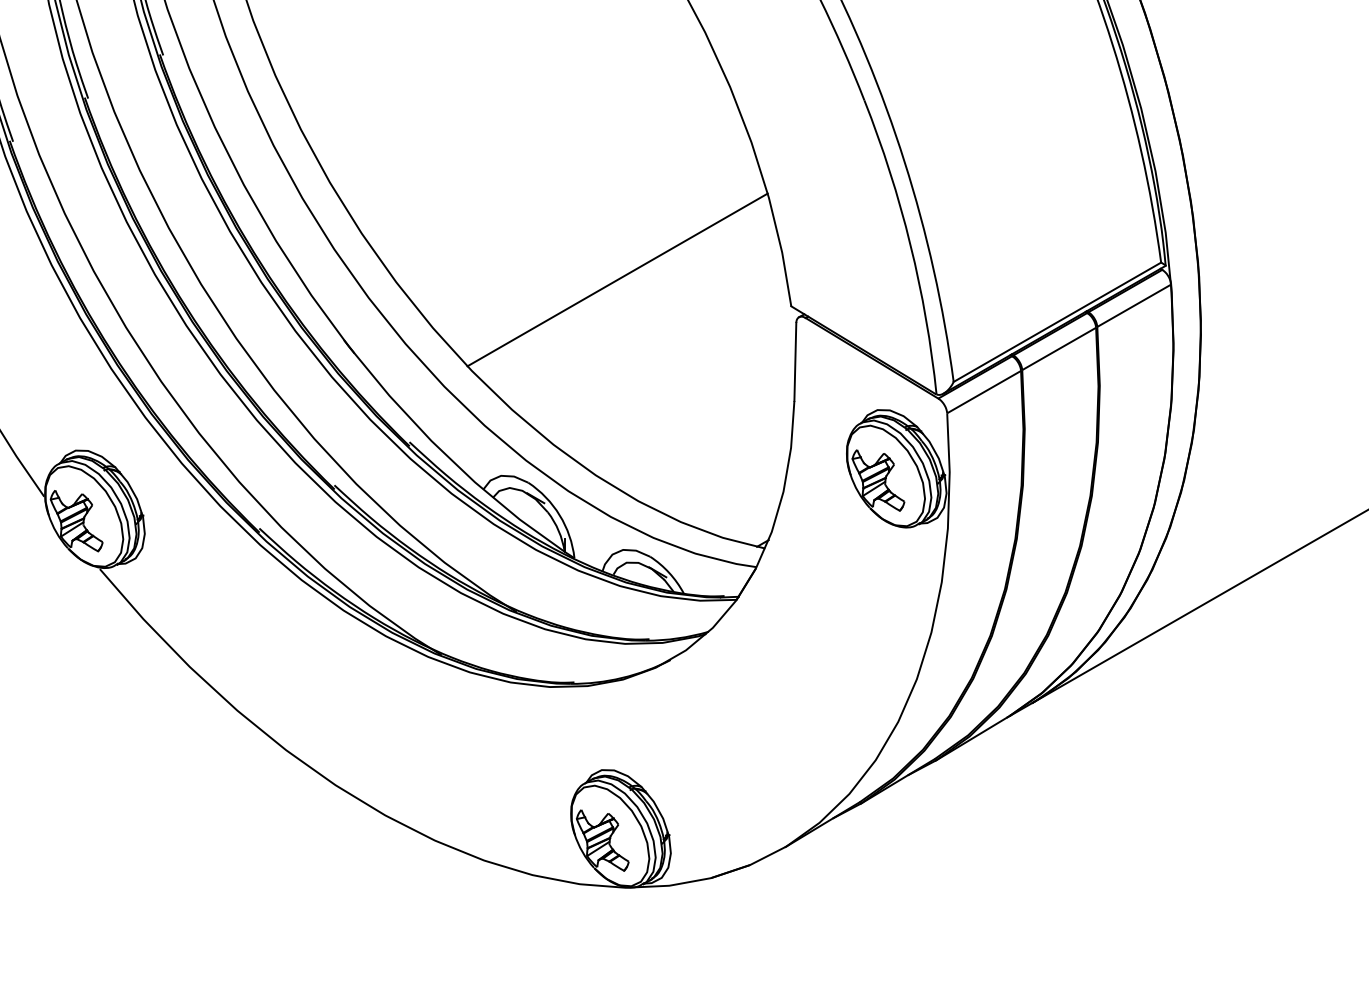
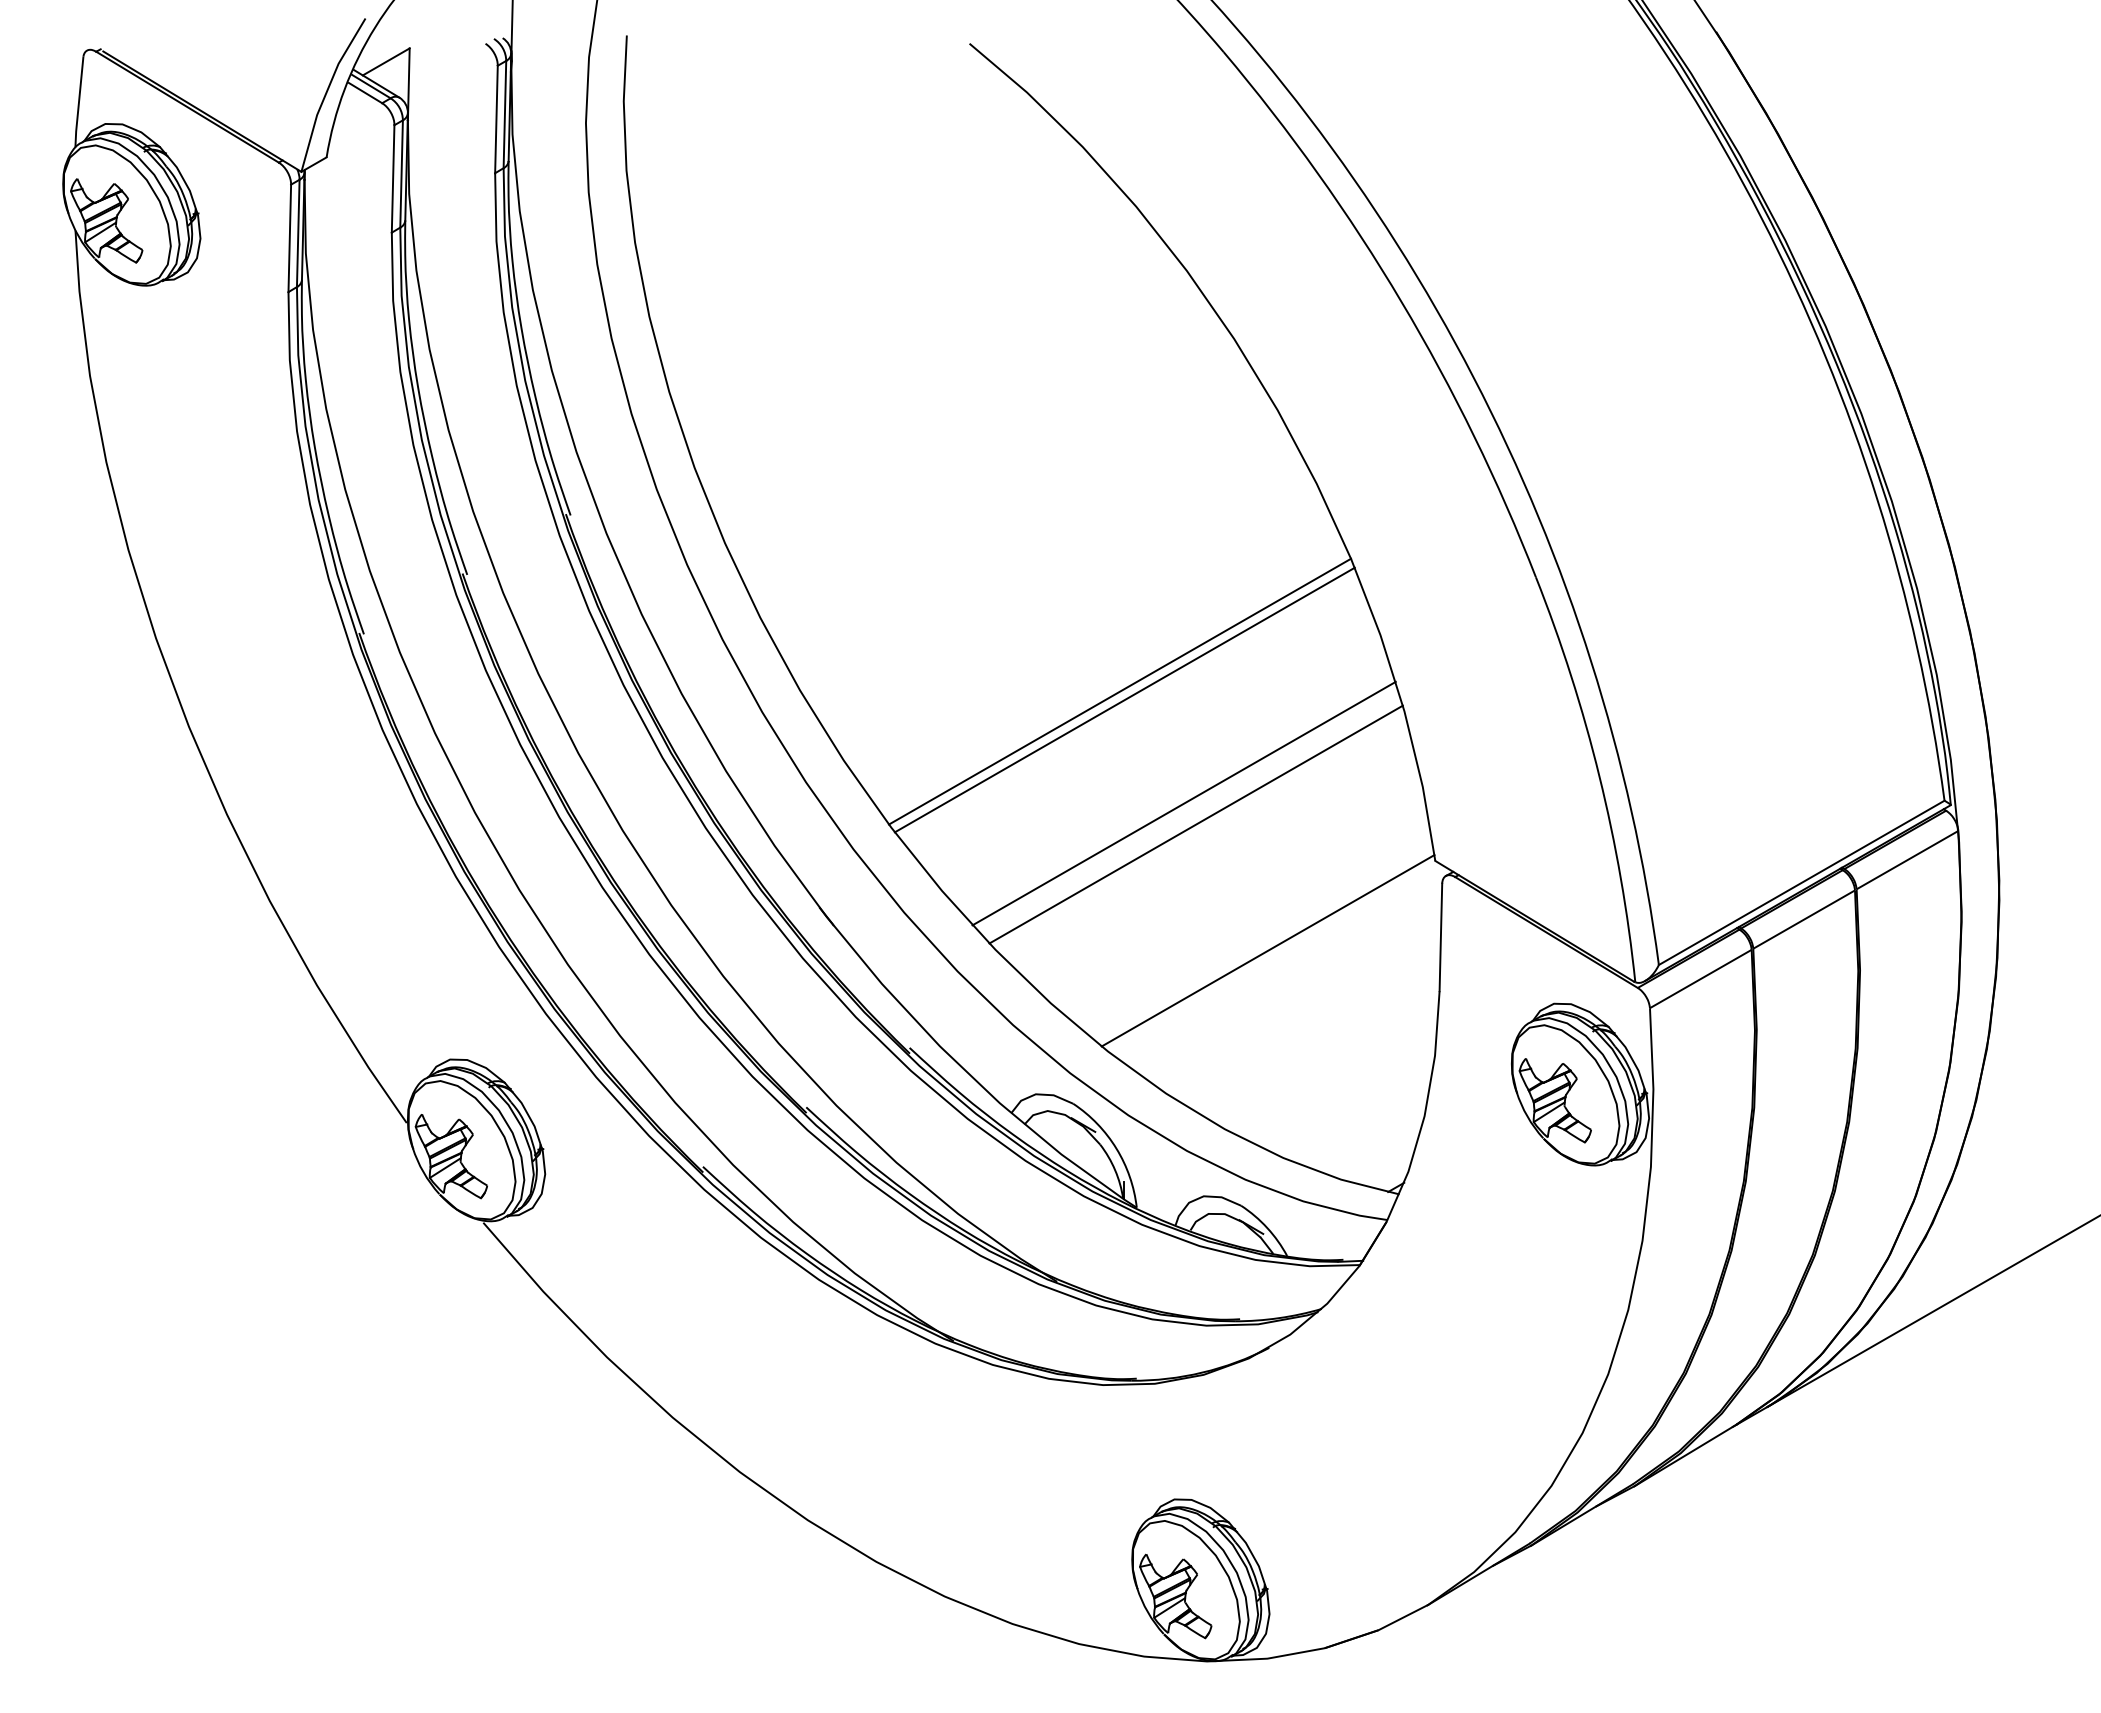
line: (562, 183) -> (1120, 691), added
line: (565, 189) -> (1124, 699), added
line: (608, 264) -> (1183, 803), added
line: (669, 371) -> (1267, 950), added

